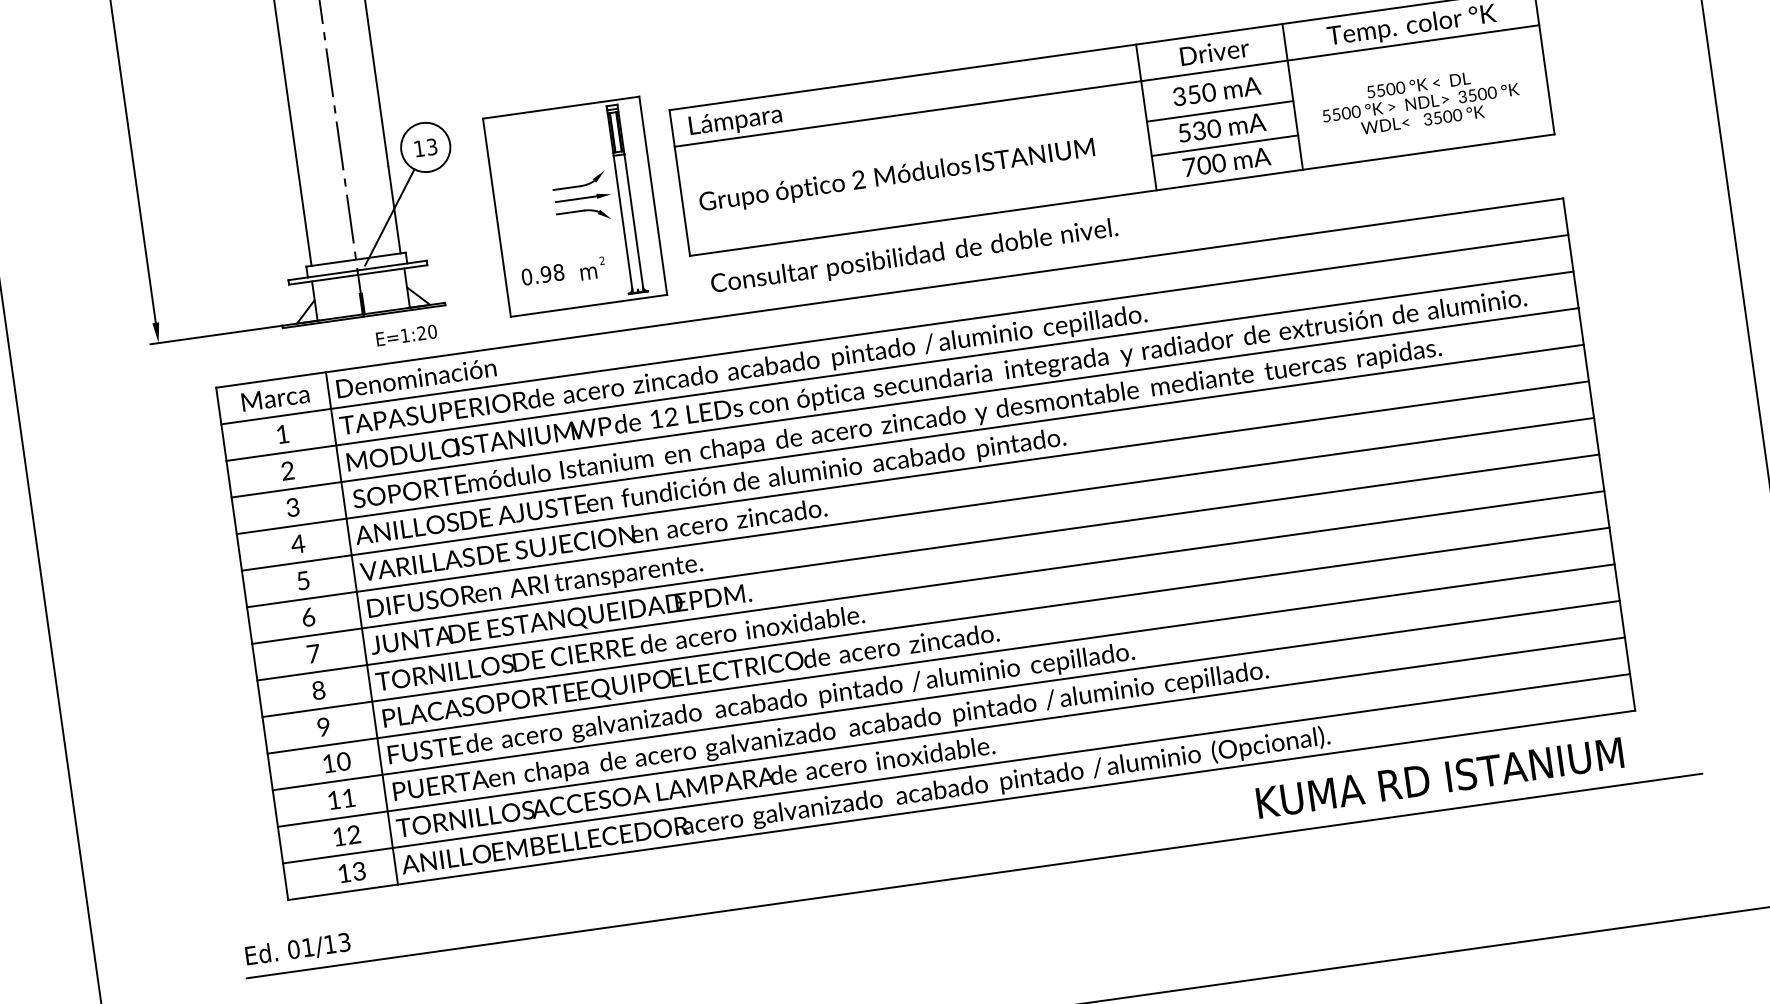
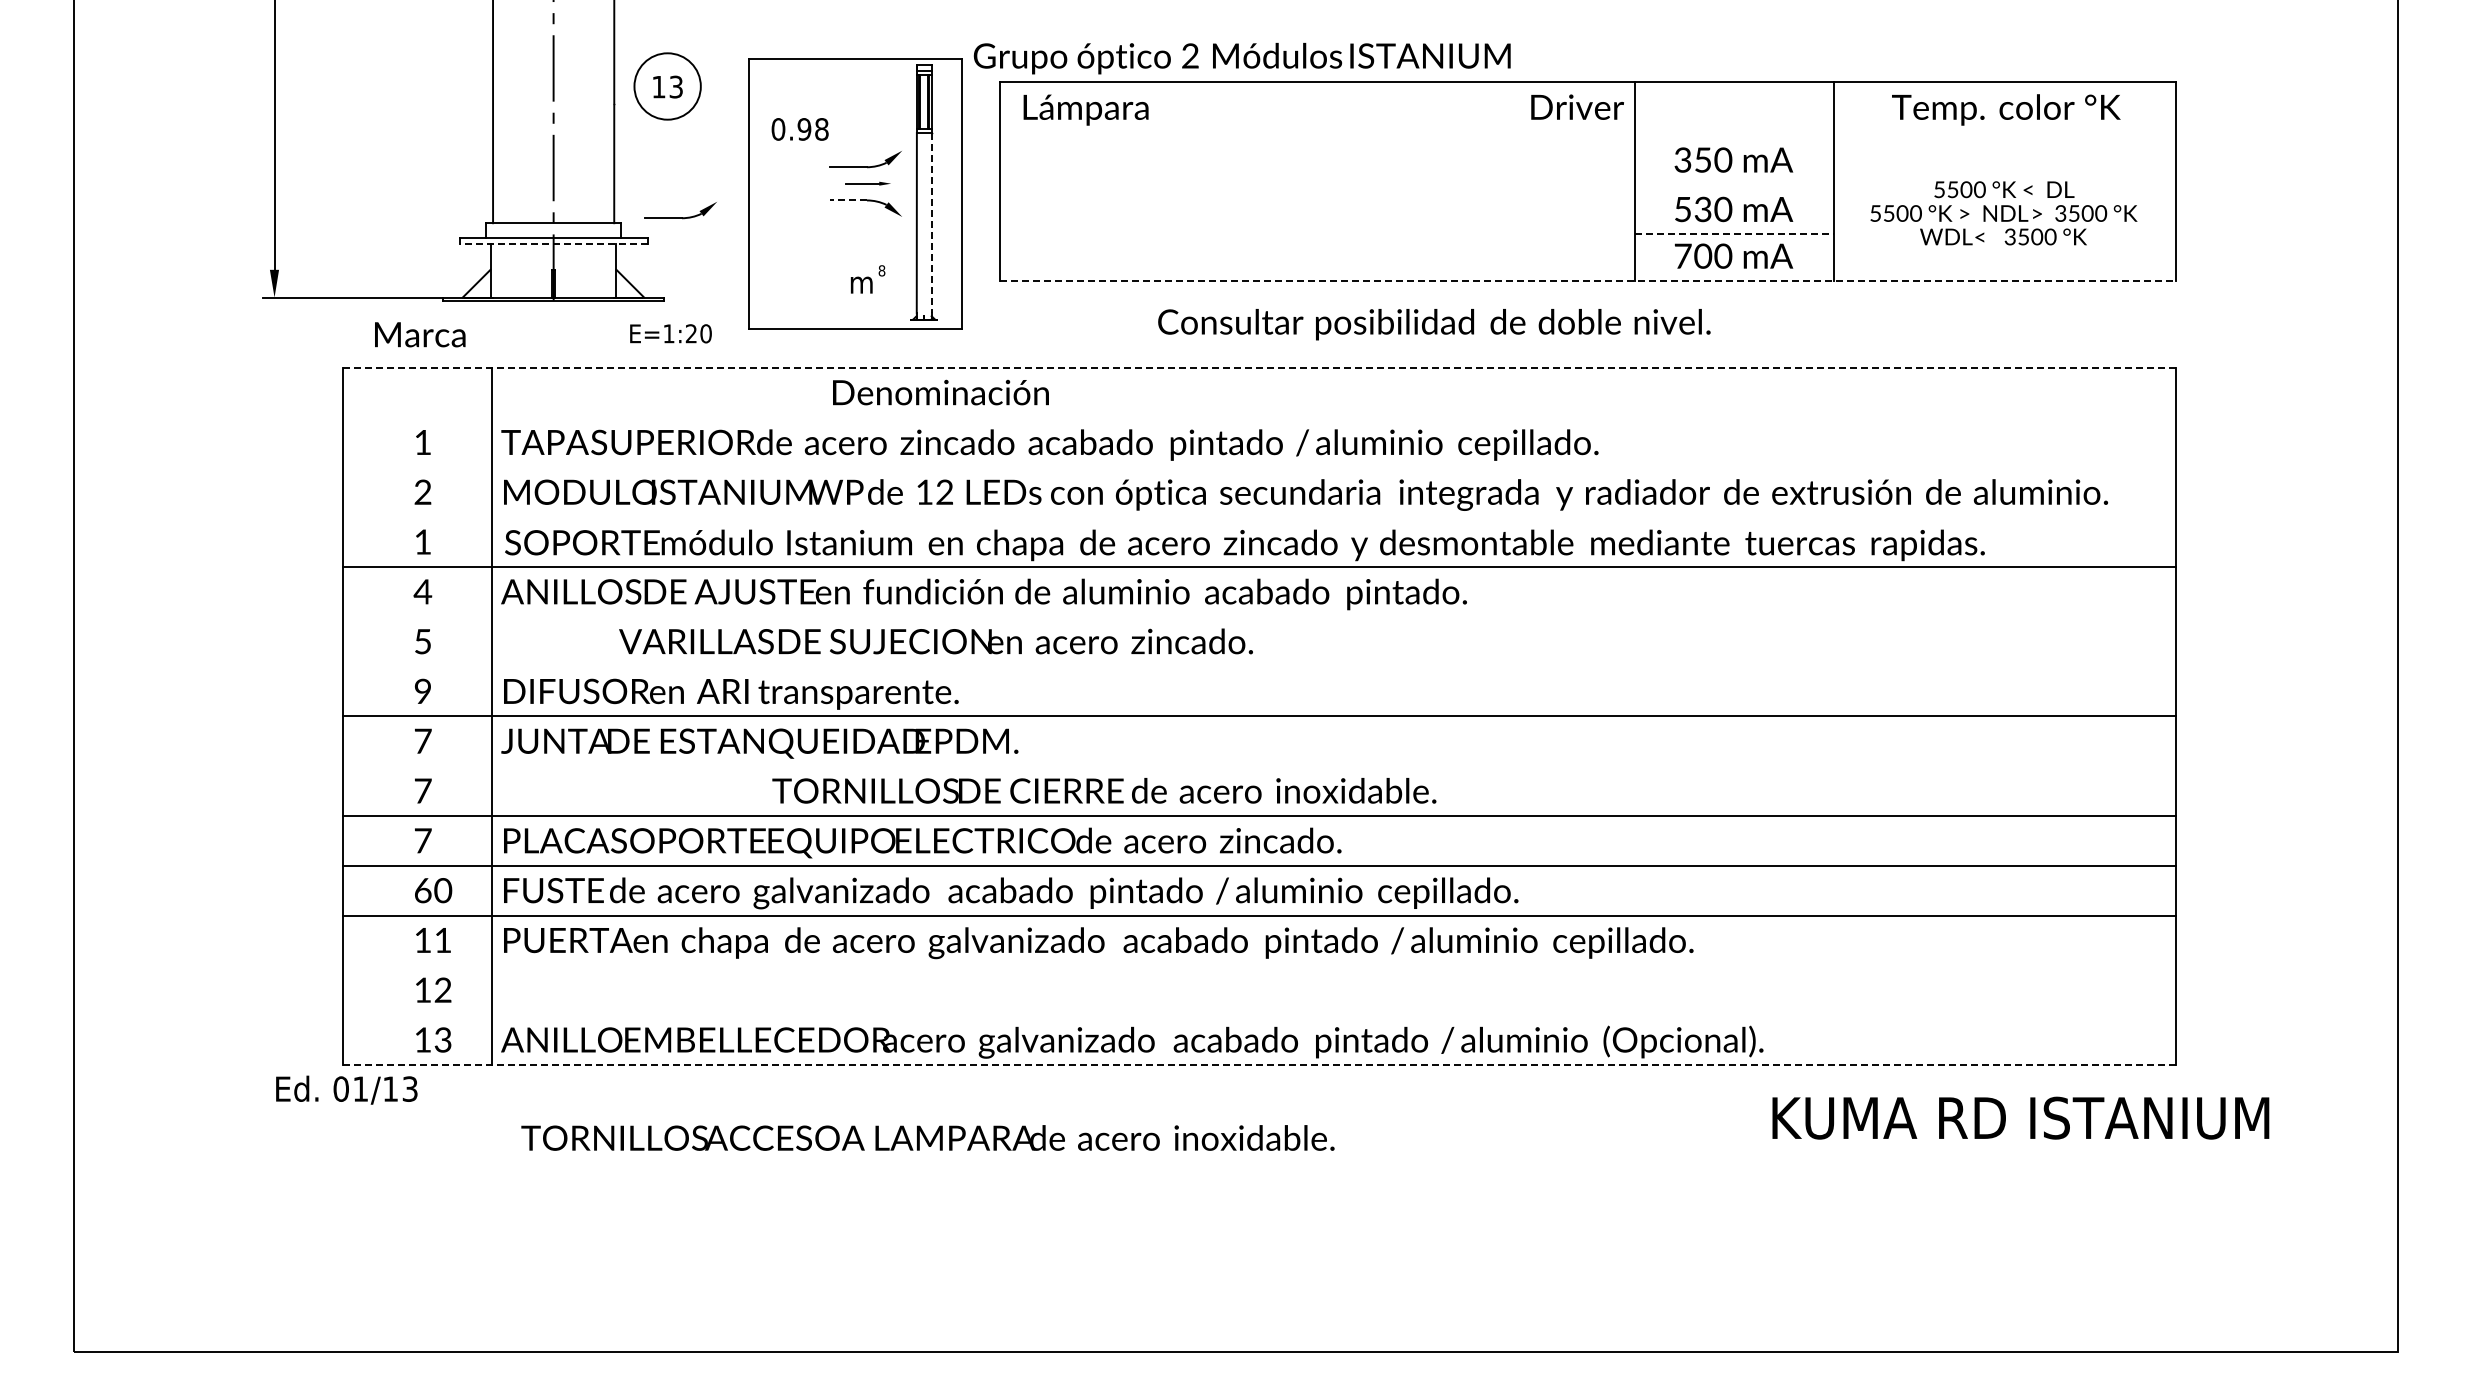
text: (1214, 51) -> (1577, 106), moved
line: (1107, 86) -> (1588, 132), removed
line: (1220, 111) -> (1734, 187), removed
line: (1225, 146) -> (1734, 234), solid -> dashed
text: (896, 176) -> (1241, 58), moved
line: (1122, 194) -> (1588, 280), solid -> dashed
part: (582, 198) -> (867, 183), size x0.6
line: (570, 212) -> (848, 200), solid -> dashed
line: (389, 216) -> (606, 172), removed
line: (633, 220) -> (931, 223), solid -> dashed
part: (448, 242) -> (680, 217), added
text: (914, 257) -> (1434, 324), moved
text: (601, 260) -> (881, 270), 2 -> 8
line: (358, 274) -> (553, 243), solid -> dashed
text: (542, 274) -> (799, 129), moved
line: (889, 292) -> (1259, 367), solid -> dashed
line: (894, 329) -> (1259, 417), removed
text: (406, 335) -> (670, 333), moved
line: (900, 366) -> (1259, 467), removed
text: (416, 378) -> (940, 392), moved
text: (275, 397) -> (420, 334), moved
line: (905, 403) -> (1259, 517), removed
line: (915, 475) -> (1259, 616), removed
text: (292, 507) -> (422, 541), 3 -> 1
line: (920, 512) -> (1259, 666), removed
text: (593, 539) -> (935, 641), moved
line: (930, 586) -> (1259, 766), removed
text: (308, 617) -> (422, 691), 6 -> 9
text: (620, 647) -> (1104, 790), moved
text: (318, 690) -> (422, 790), 8 -> 7
text: (323, 726) -> (422, 840), 9 -> 7
line: (951, 732) -> (1259, 965), removed
text: (329, 763) -> (423, 890), 10 -> 60
line: (956, 769) -> (1259, 1015), removed
text: (1439, 777) -> (2020, 1117), moved
text: (695, 786) -> (927, 1137), moved
line: (961, 805) -> (1259, 1064), solid -> dashed
line: (974, 875) -> (1263, 1161), removed
text: (297, 949) -> (346, 1089), moved

